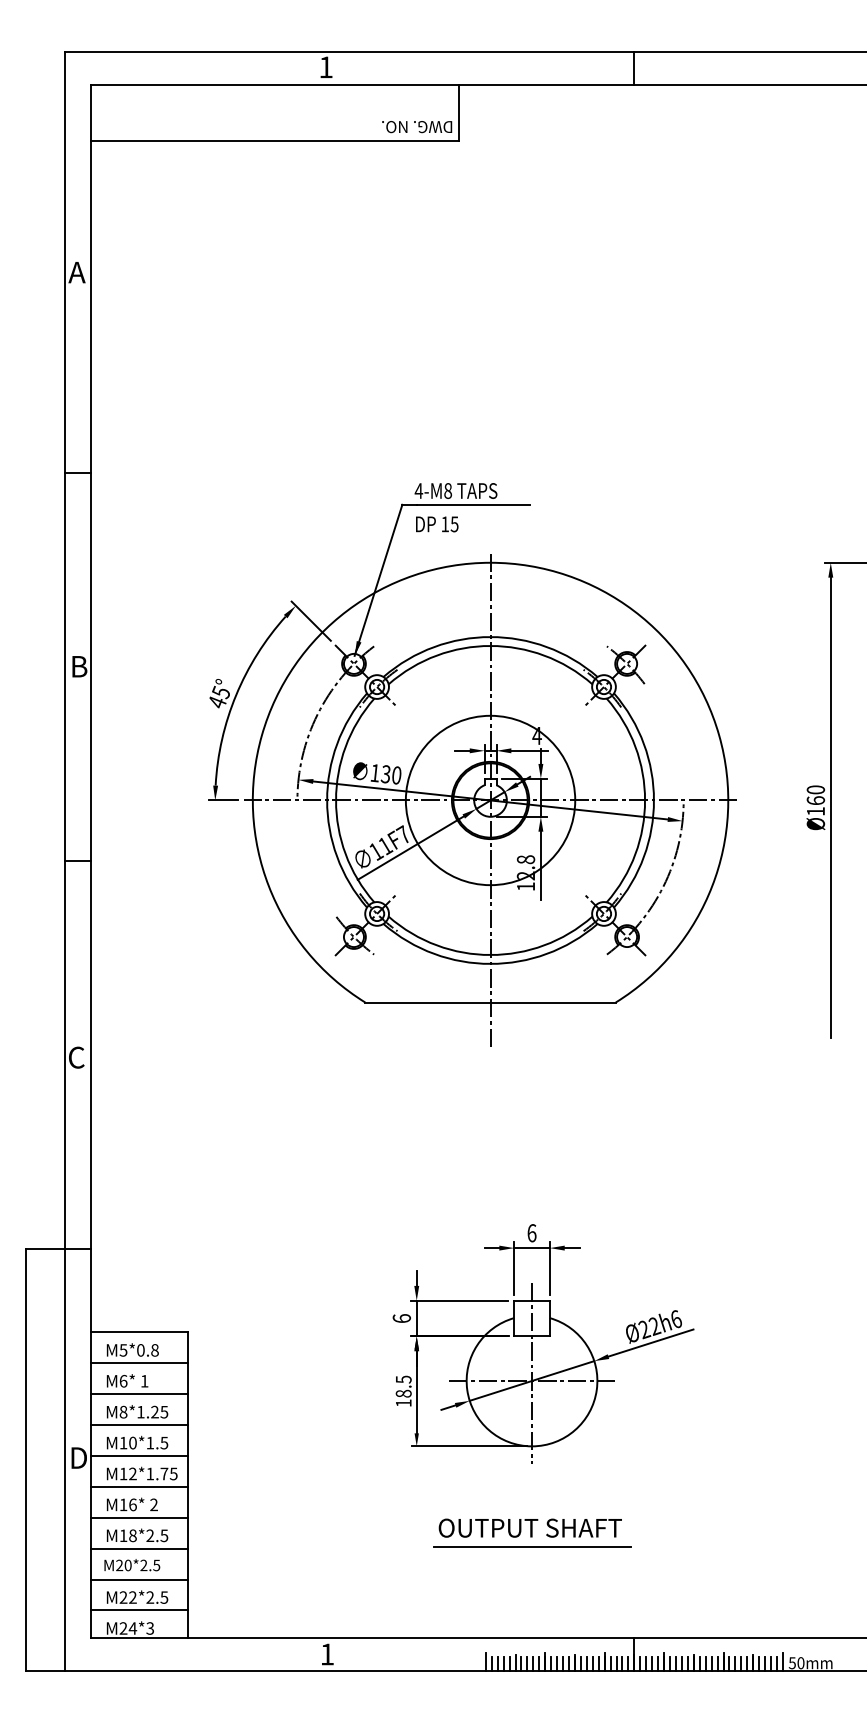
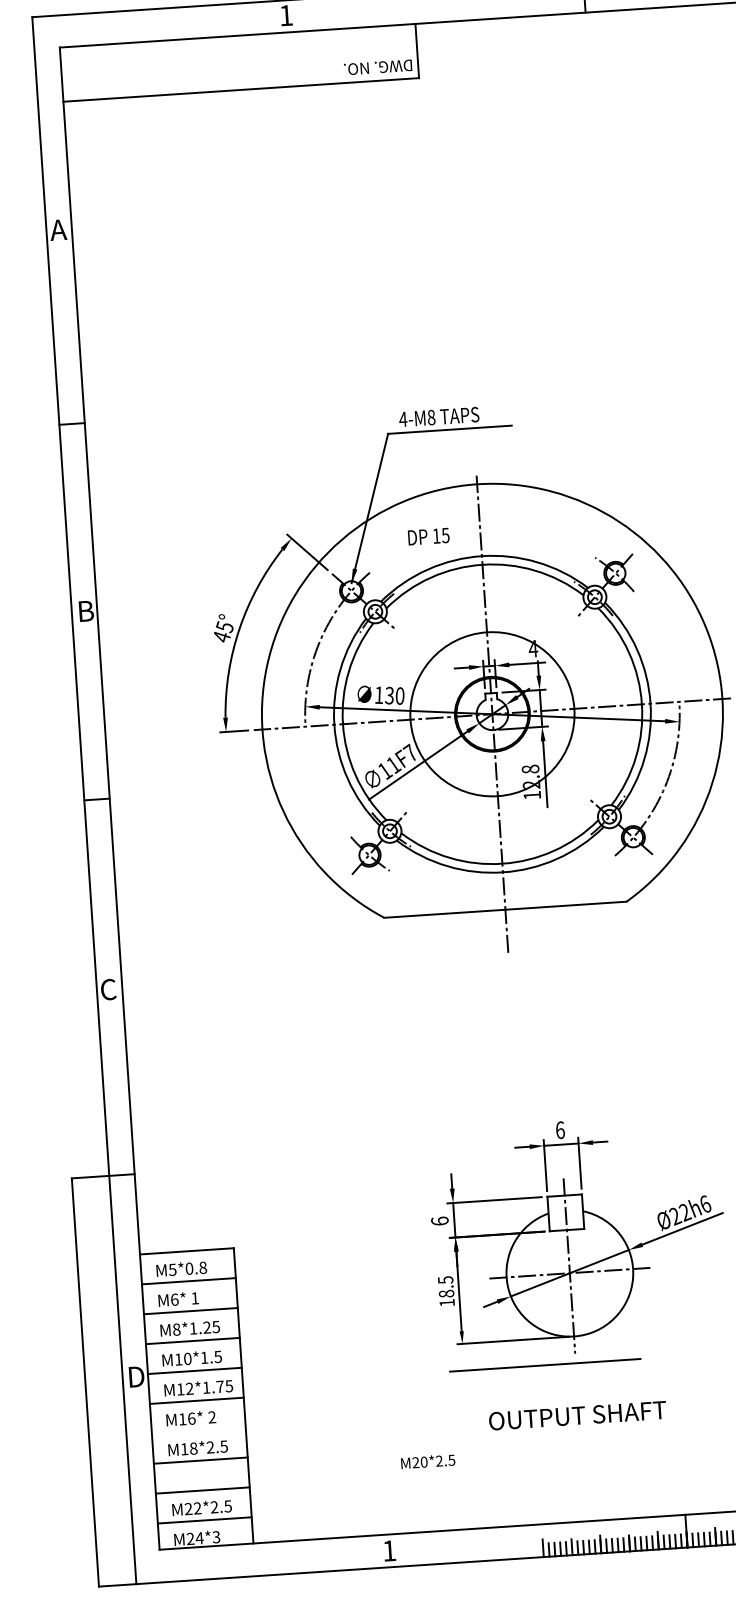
text: (437, 524) -> (429, 536), moved
line: (138, 1517) -> (197, 1430), removed
line: (532, 1546) -> (545, 1364), moved
text: (132, 1565) -> (428, 1461), moved

